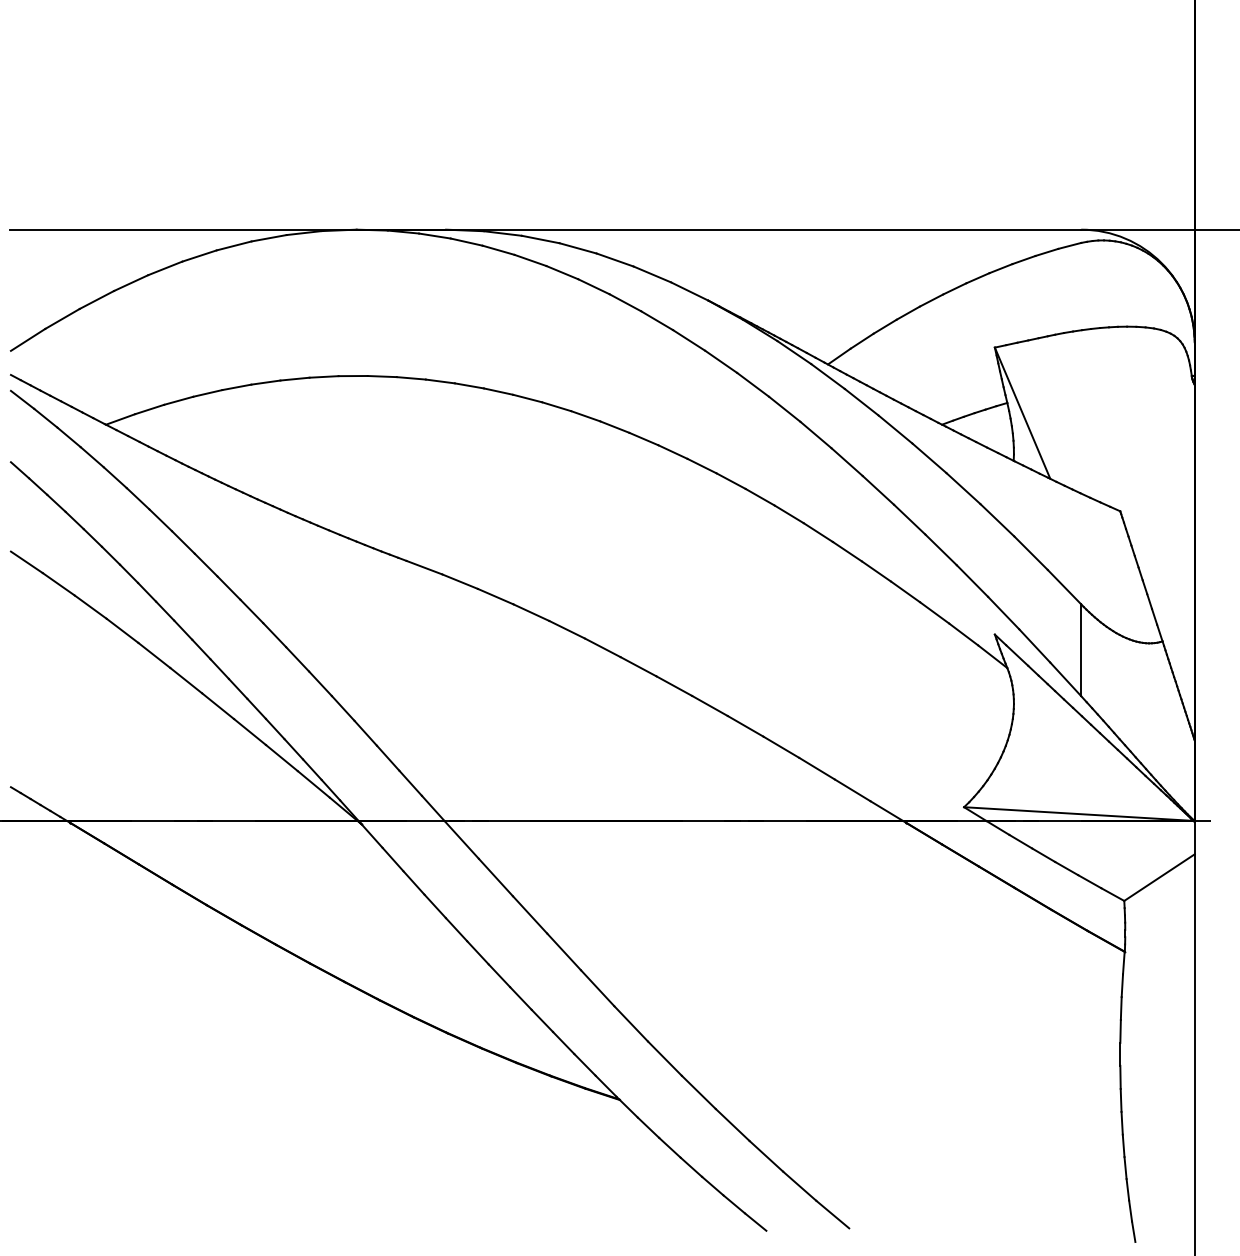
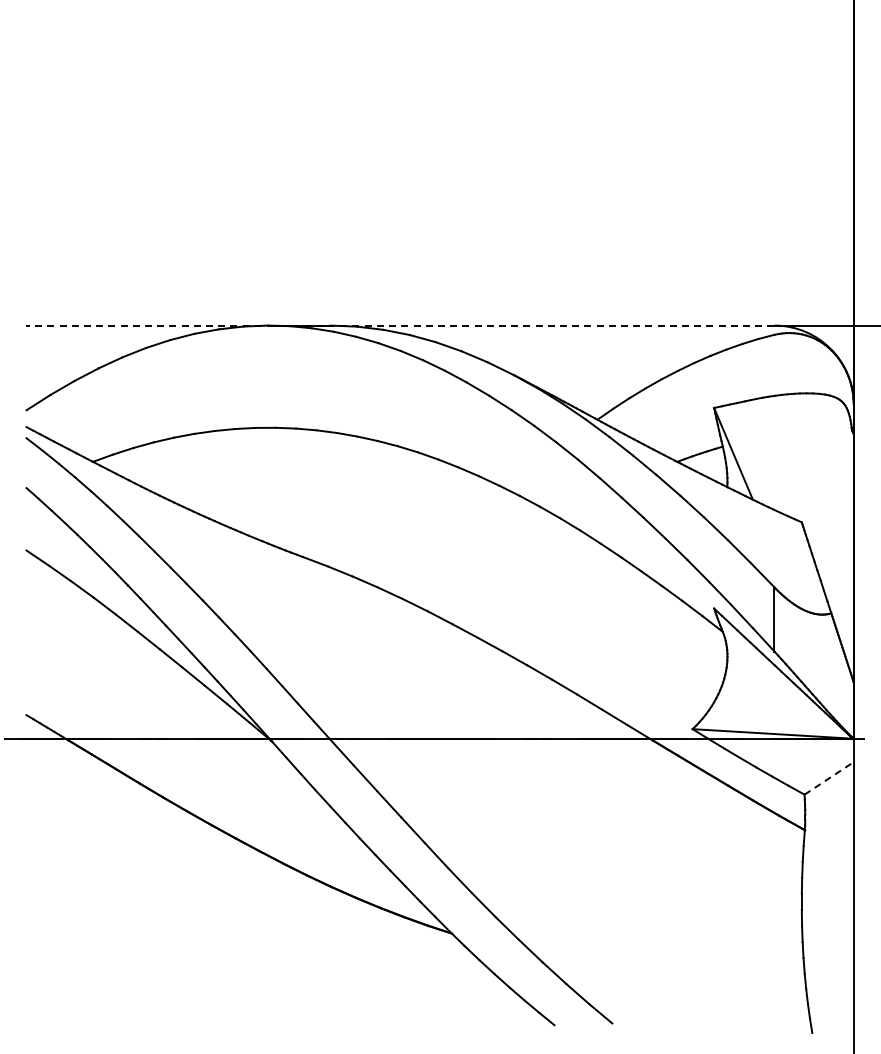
line: (544, 229) -> (399, 325), solid -> dashed
line: (1159, 877) -> (829, 778), solid -> dashed

